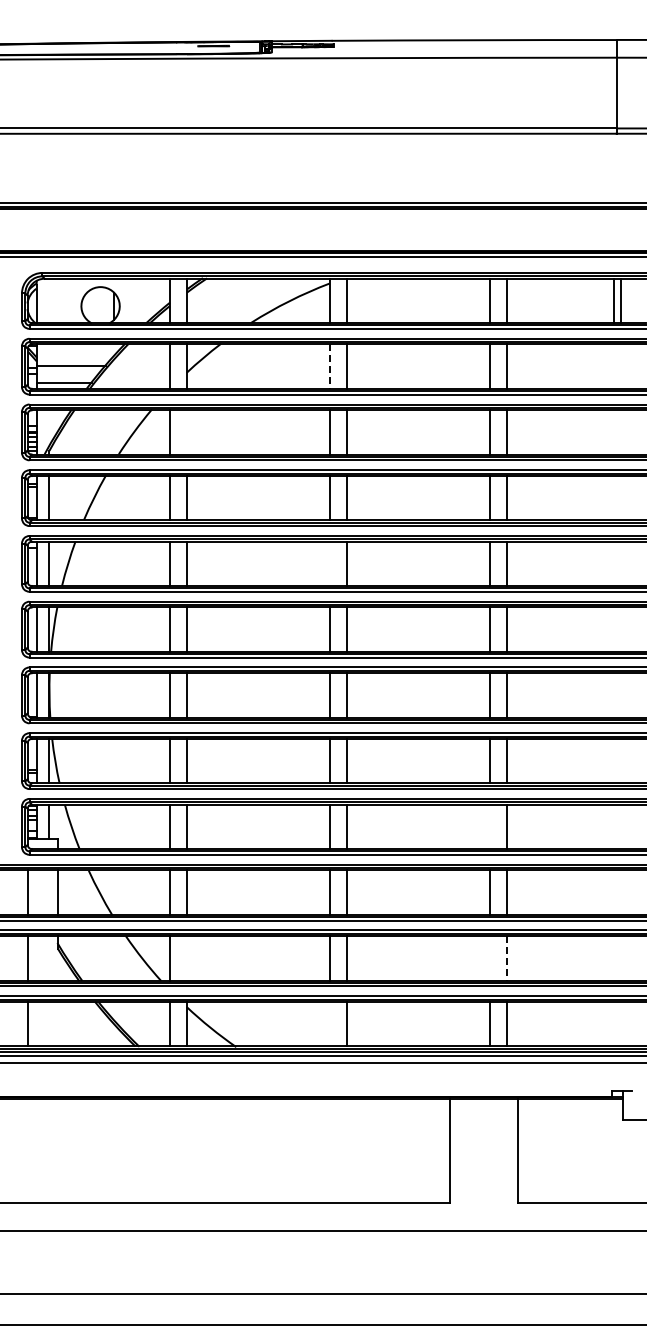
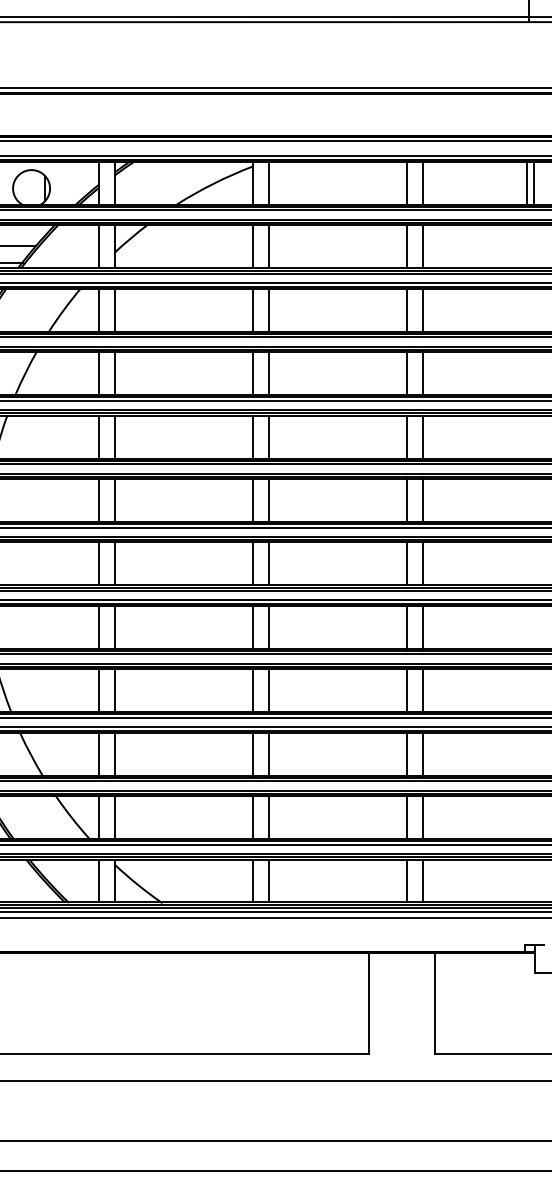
line: (330, 367) -> (253, 247), dashed -> solid
line: (187, 432) -> (115, 310), added
line: (330, 563) -> (253, 436), added
line: (489, 826) -> (406, 690), added
line: (187, 958) -> (115, 817), added
line: (489, 958) -> (406, 817), added
line: (506, 958) -> (423, 817), dashed -> solid
line: (330, 1023) -> (253, 880), added

